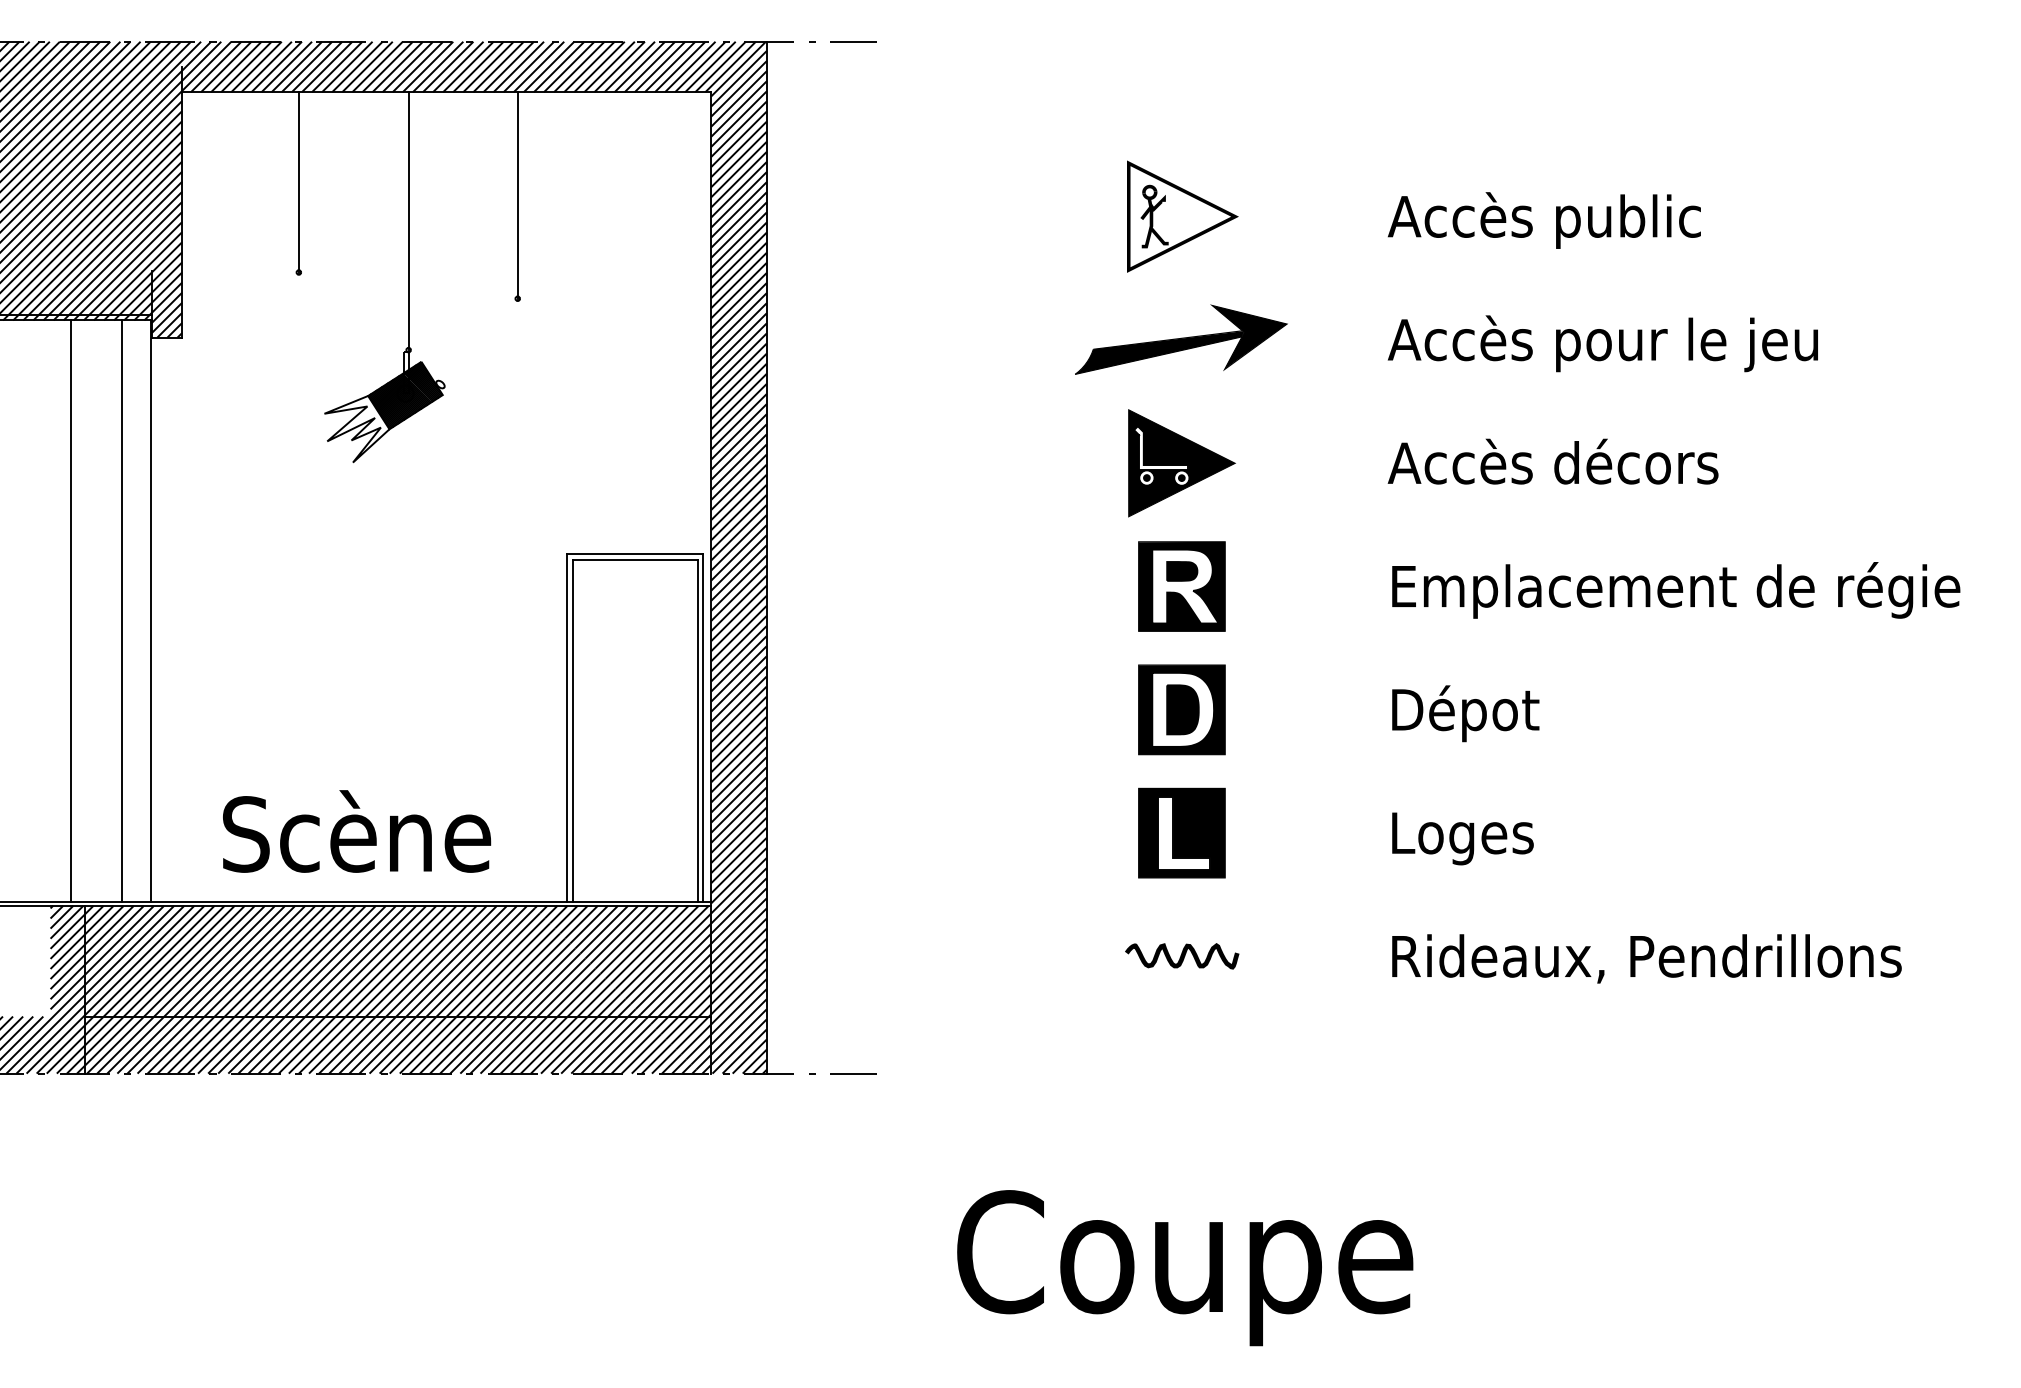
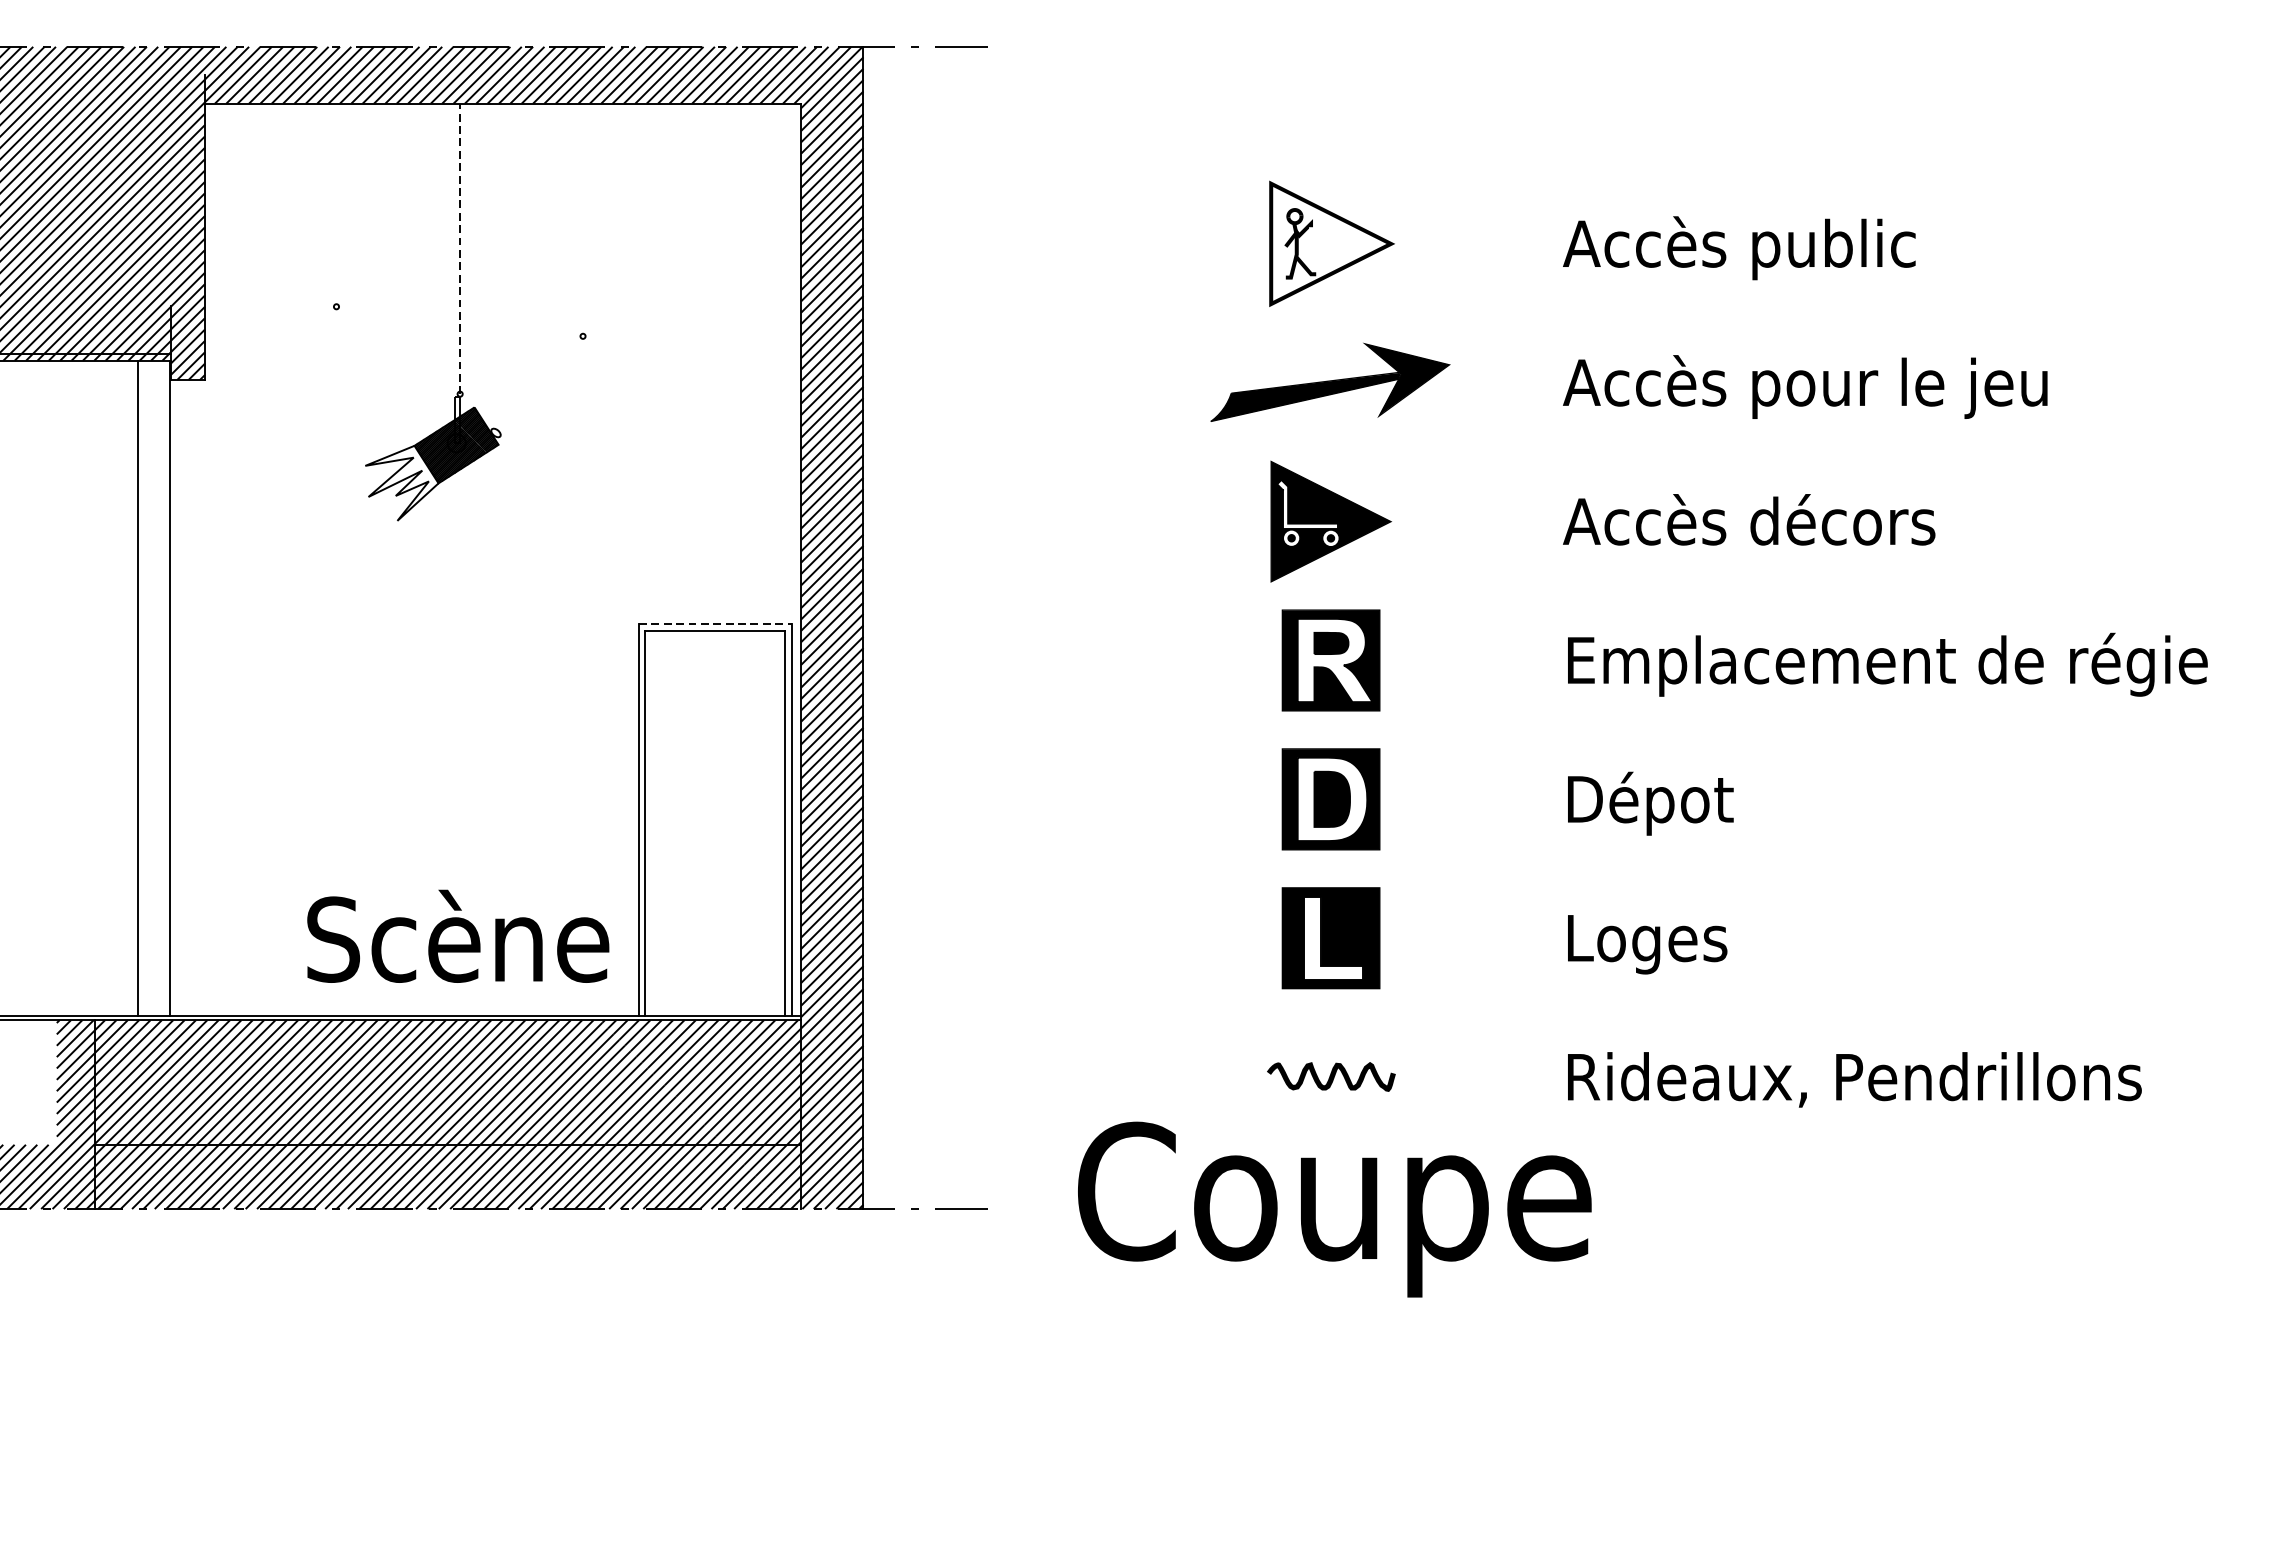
line: (298, 182) -> (336, 205), removed
line: (517, 195) -> (582, 220), removed
line: (408, 221) -> (459, 249), solid -> dashed
line: (635, 554) -> (715, 624), solid -> dashed
line: (70, 611) -> (79, 688), removed
text: (357, 831) -> (458, 936), moved
text: (1185, 1268) -> (1335, 1210), moved

